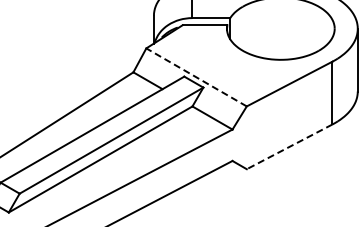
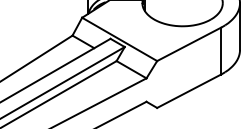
line: (196, 77) -> (119, 39), dashed -> solid
line: (289, 147) -> (189, 91), dashed -> solid

